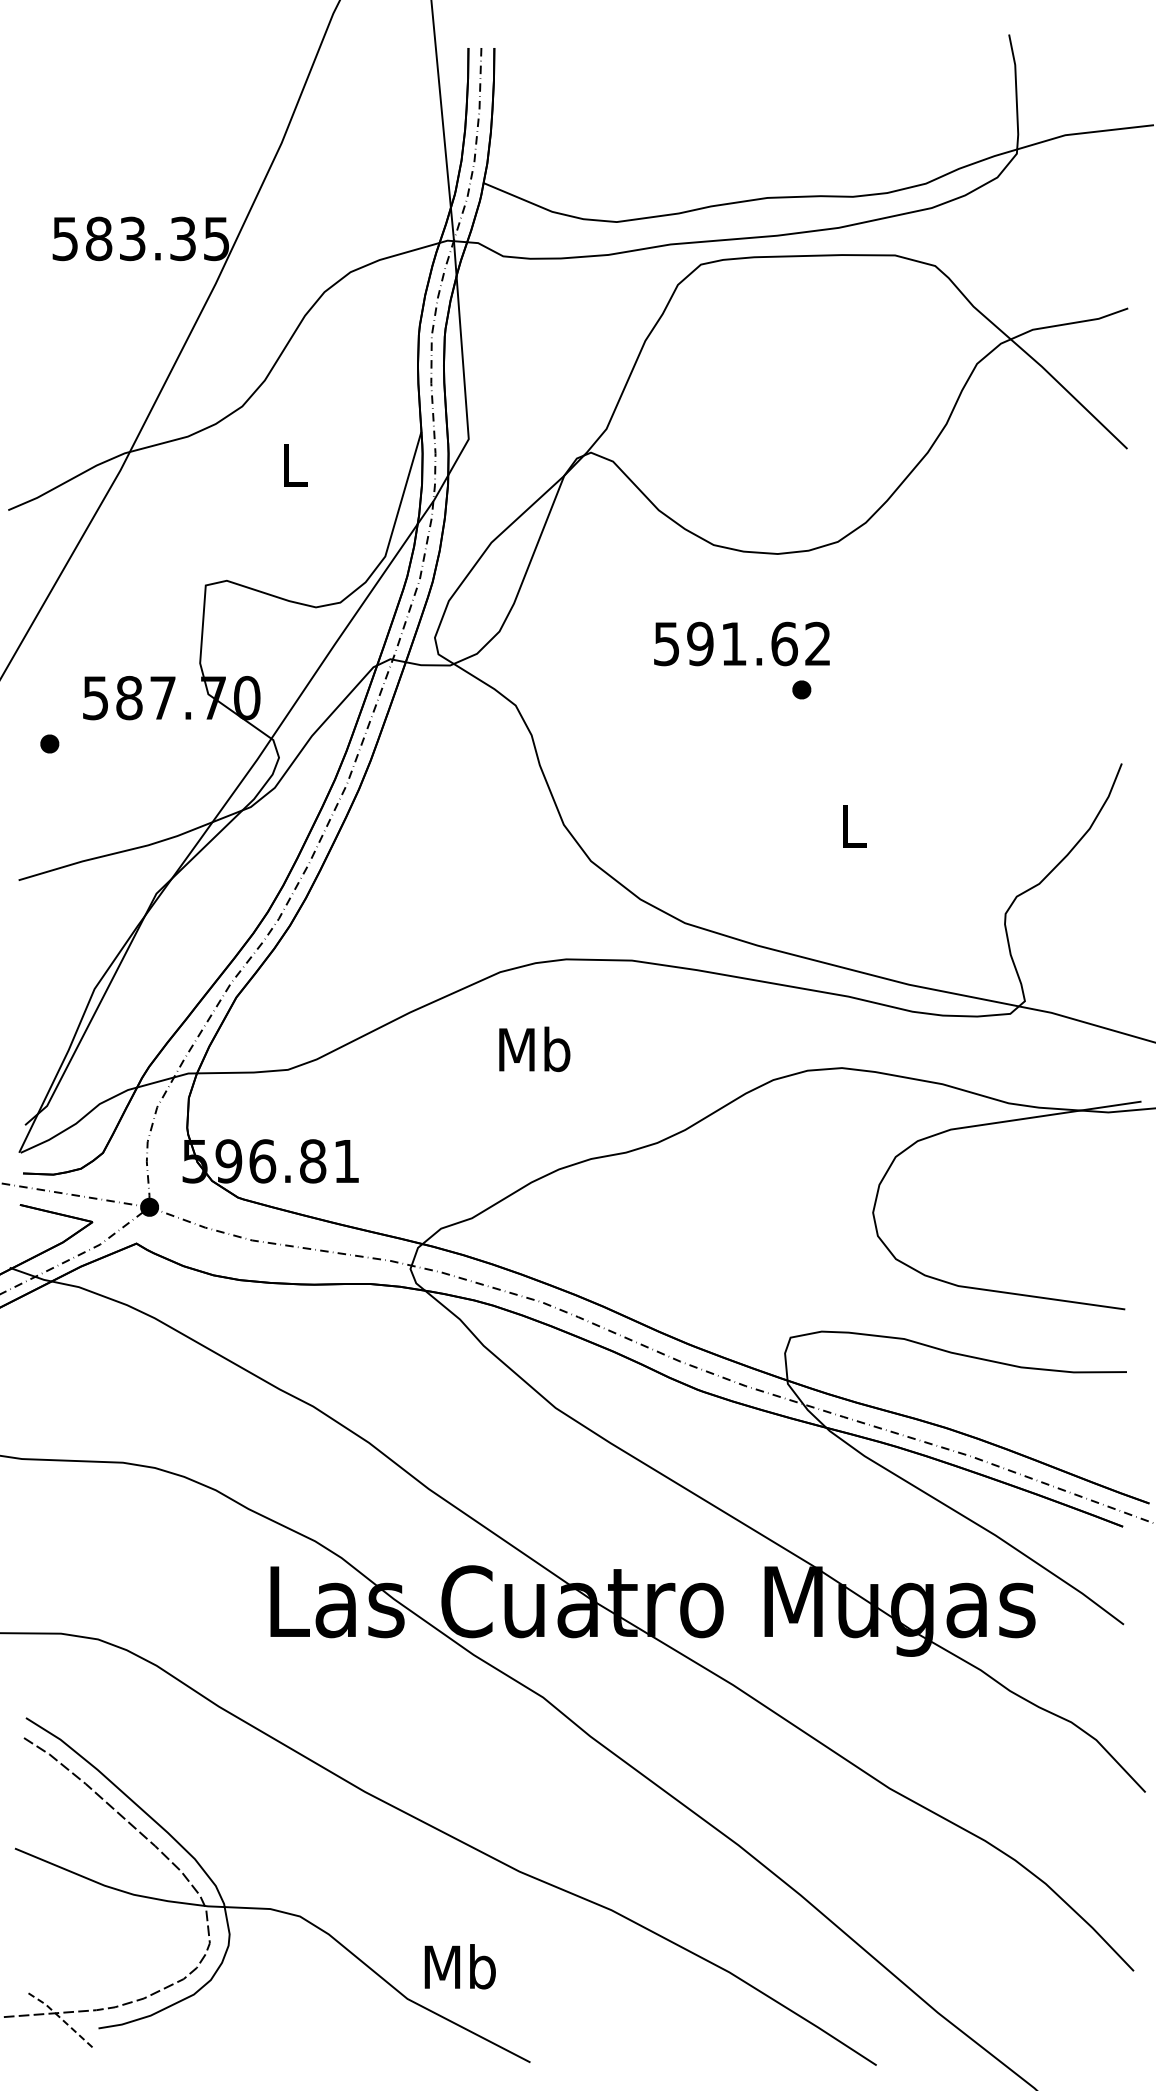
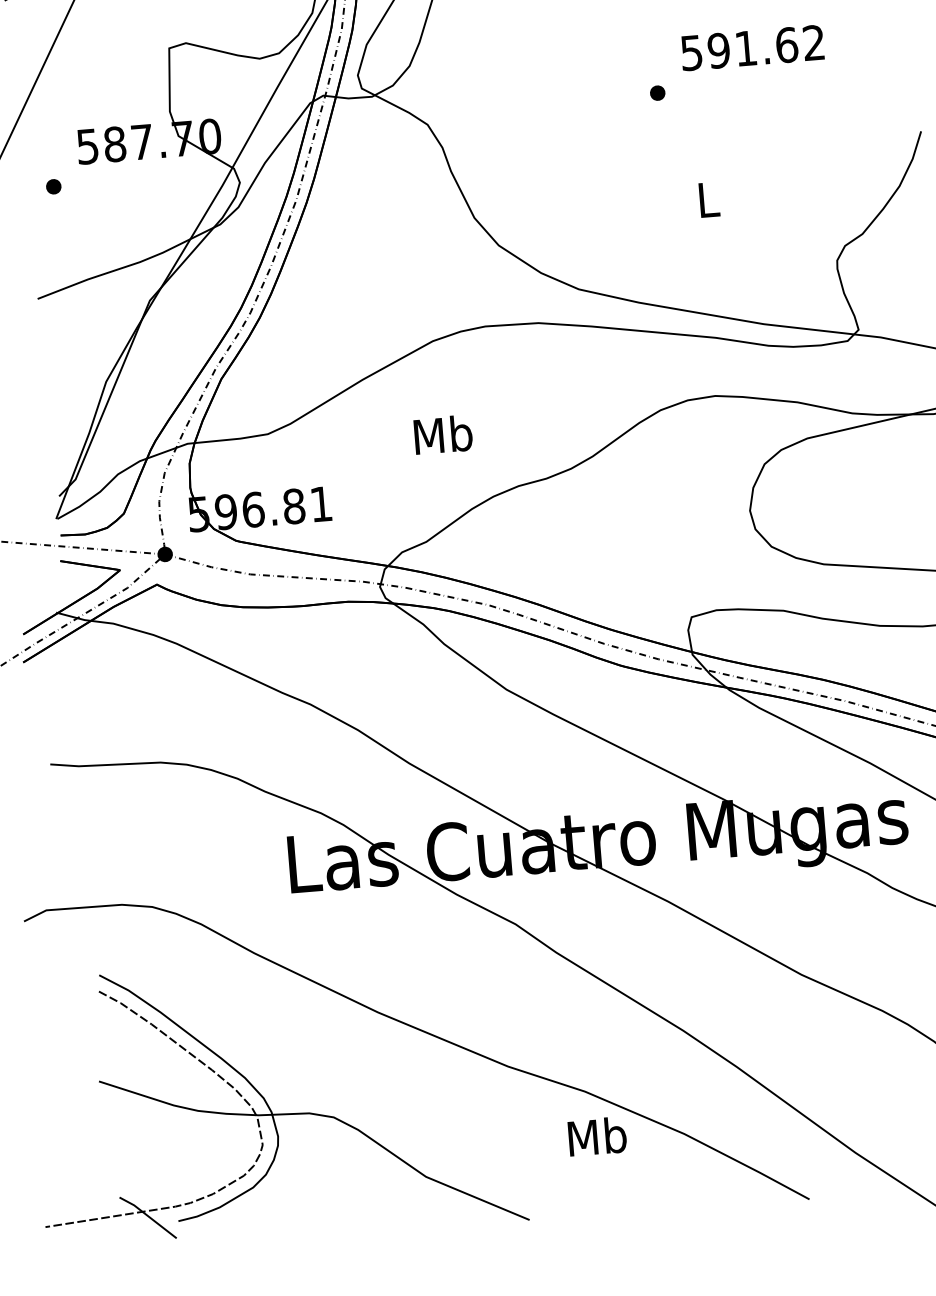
text: (741, 643) -> (752, 47), moved
text: (534, 1049) -> (443, 434), moved
text: (459, 1966) -> (596, 1136), moved
line: (62, 2019) -> (148, 1216), dashed -> solid

